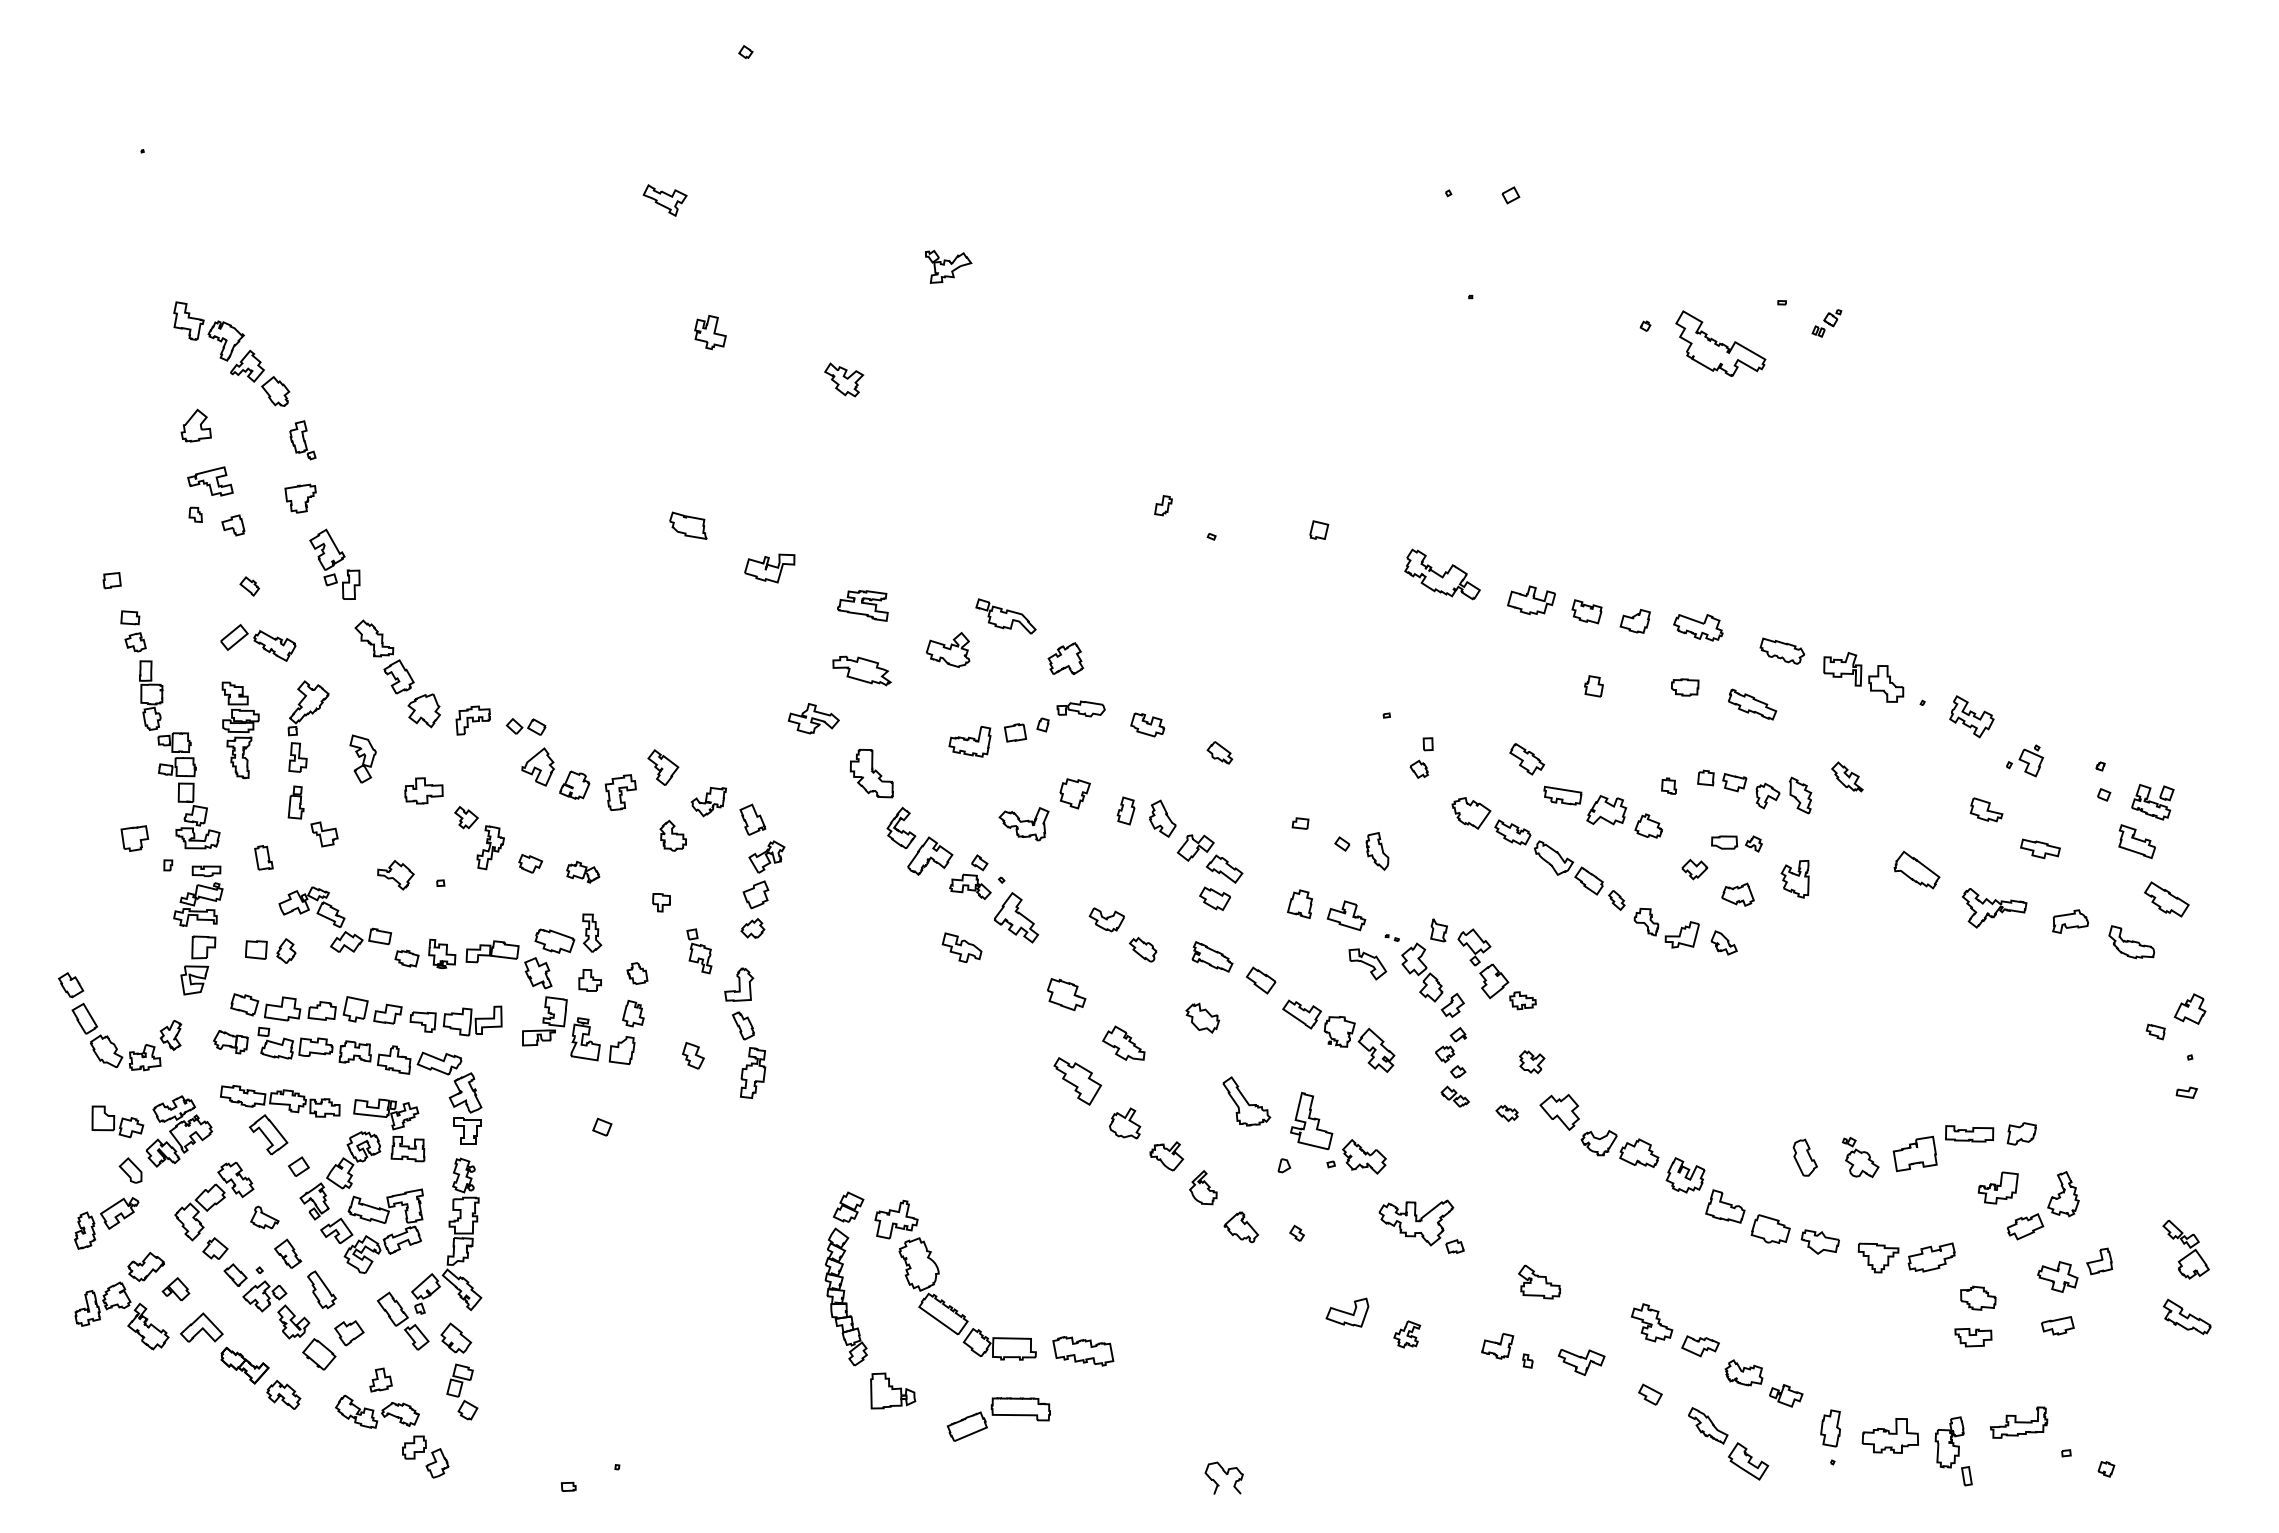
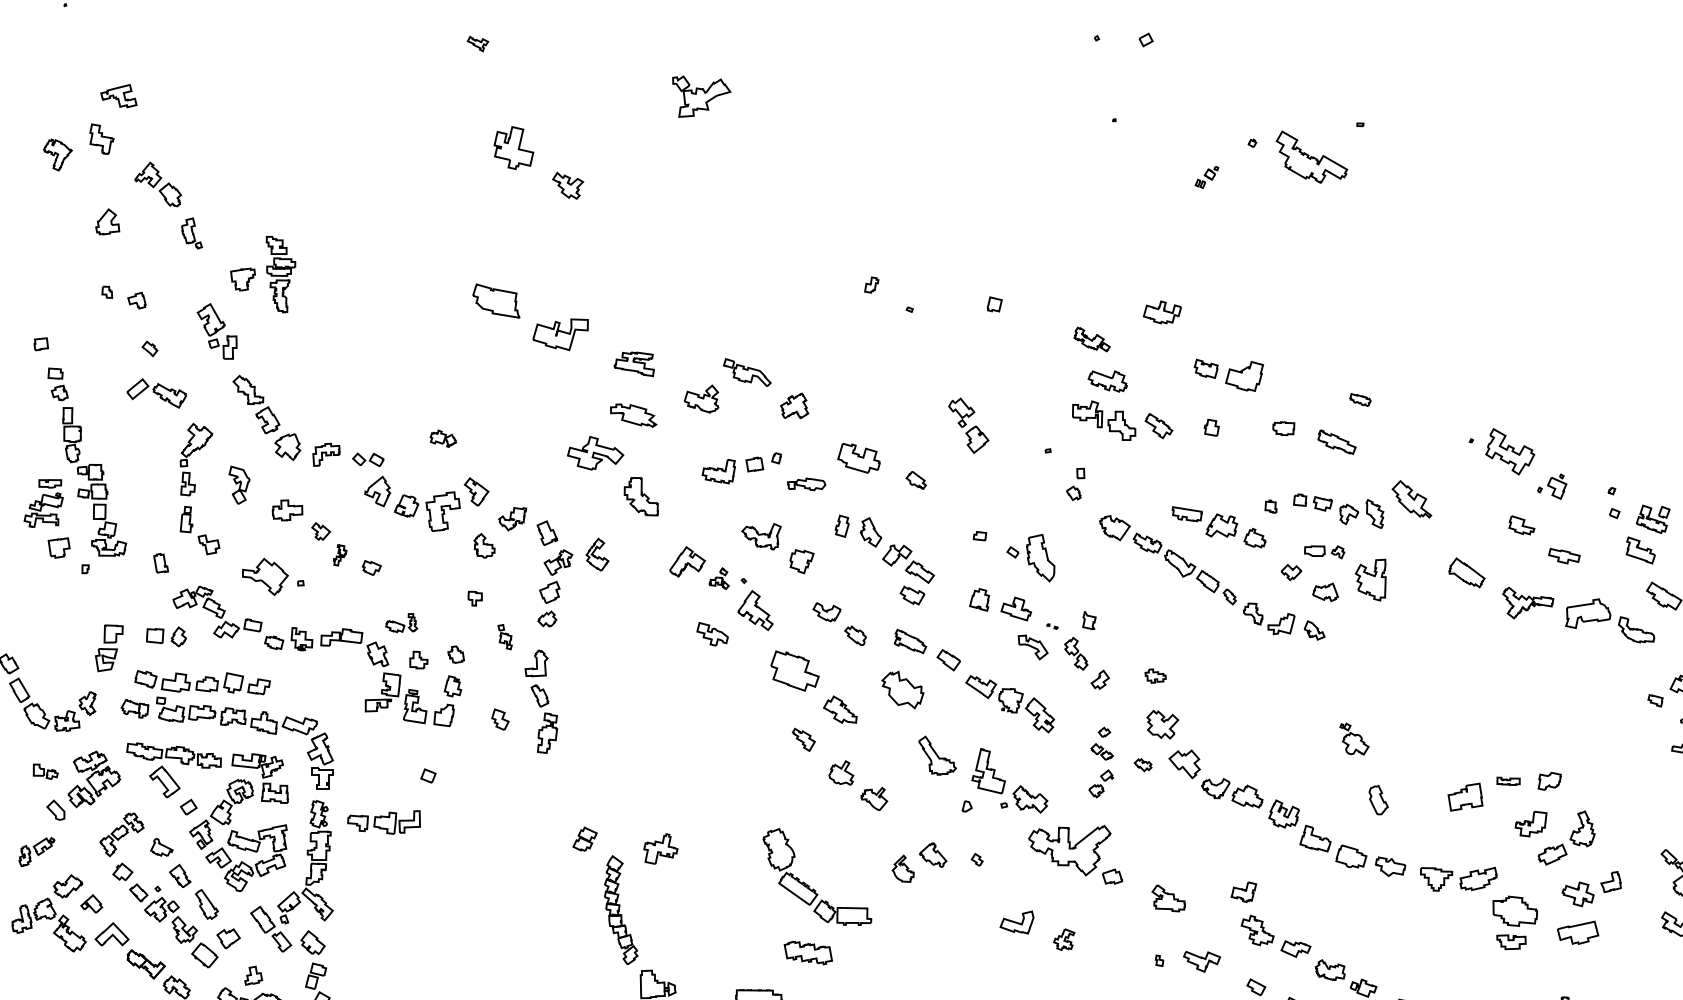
part: (664, 200) -> (477, 44), size x0.6
part: (948, 266) -> (701, 96), size x1.6
part: (1826, 323) -> (1206, 177), moved
part: (710, 332) -> (513, 148), size x1.6
part: (225, 340) -> (57, 154), moved
part: (844, 379) -> (568, 185), moved
part: (210, 481) -> (118, 96), moved
part: (300, 498) -> (242, 279), moved
part: (688, 525) -> (496, 300), size x1.6
part: (769, 568) -> (560, 334), size x1.4
part: (1442, 574) -> (1092, 339), size x0.6
part: (1531, 600) -> (1162, 312), moved
part: (1634, 621) -> (1243, 376), size x1.6
part: (1698, 627) -> (1107, 381), moved
part: (1782, 650) -> (1360, 399), size x0.6
part: (1863, 677) -> (1103, 420), moved
part: (1080, 708) -> (806, 484), moved
part: (1971, 716) -> (1509, 451), size x1.4
part: (813, 718) -> (595, 453), size x1.4
part: (1147, 724) -> (859, 457), size x1.6
part: (240, 730) -> (280, 274), moved
part: (1527, 759) -> (1159, 426), moved
part: (1847, 776) -> (1412, 499), size x1.6
part: (620, 792) -> (442, 511), size x1.4
part: (1074, 793) -> (801, 561), moved
part: (901, 827) -> (597, 554), moved
part: (490, 847) -> (340, 555), size x0.6
part: (1377, 851) -> (1040, 558), size x1.6
part: (583, 871) -> (443, 438), moved
part: (395, 875) -> (265, 577), size x1.6
part: (970, 877) -> (719, 578), size x0.6
part: (1794, 879) -> (1370, 580), size x1.4
part: (198, 895) -> (43, 502), moved
part: (2070, 921) -> (1588, 613), size x1.6
part: (568, 933) -> (401, 623), size x0.6
part: (699, 951) -> (505, 637), size x0.7
part: (1483, 963) -> (968, 425), moved
part: (1422, 972) -> (1076, 653), size x0.7
part: (1066, 994) -> (795, 671), size x1.6
part: (1202, 1017) -> (902, 689), size x1.6
part: (455, 1020) -> (383, 822), moved
part: (1450, 1045) -> (1100, 784), moved
part: (1532, 1061) -> (1163, 724), size x1.6
part: (1077, 1081) -> (803, 739), size x0.6
part: (117, 1121) -> (45, 771), size x0.6
part: (1969, 1133) -> (1508, 781), size x0.6
part: (1860, 1157) -> (1354, 739), moved
part: (1203, 1187) -> (903, 868), moved
part: (214, 1201) -> (122, 834), size x0.7
part: (848, 1206) -> (584, 838), moved
part: (106, 1223) -> (36, 852), size x0.7
part: (1421, 1226) -> (1075, 854), size x1.4
part: (1978, 1297) -> (1515, 910), size x1.6
part: (956, 1309) -> (808, 885), moved
part: (2057, 1325) -> (1577, 932), size x1.6
part: (1497, 1346) -> (1243, 892), moved

